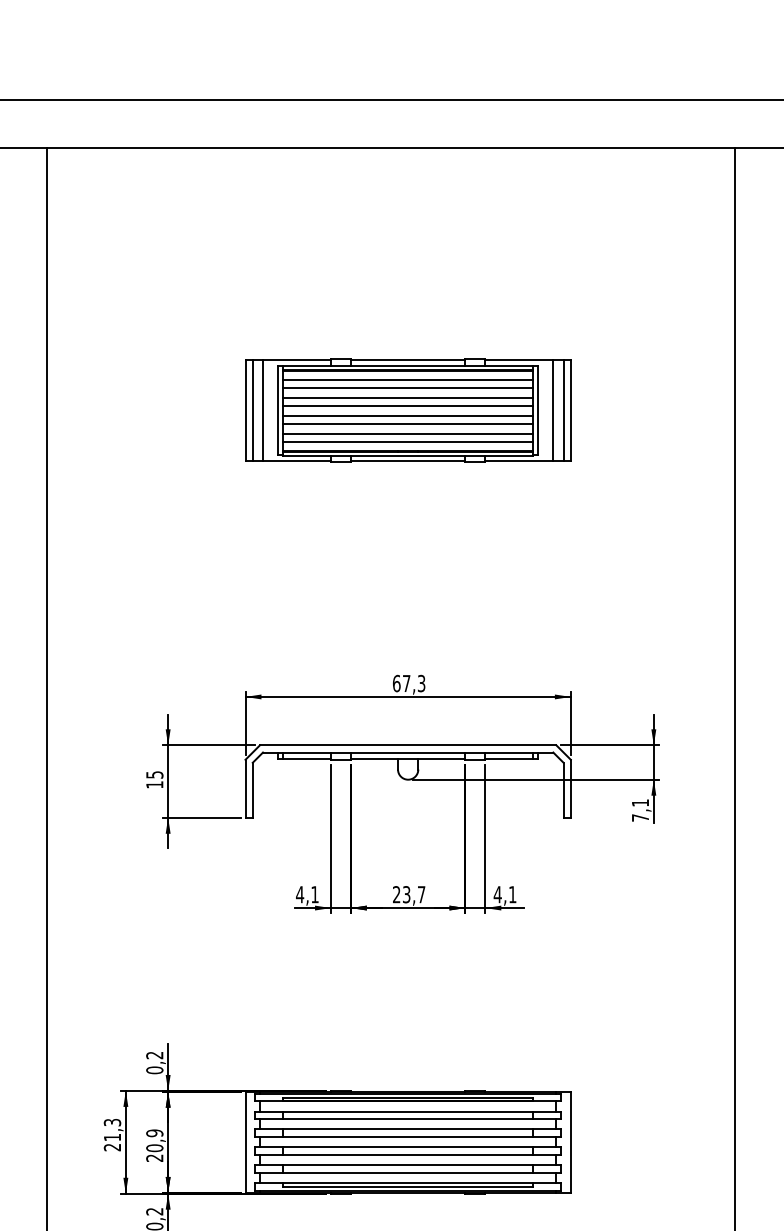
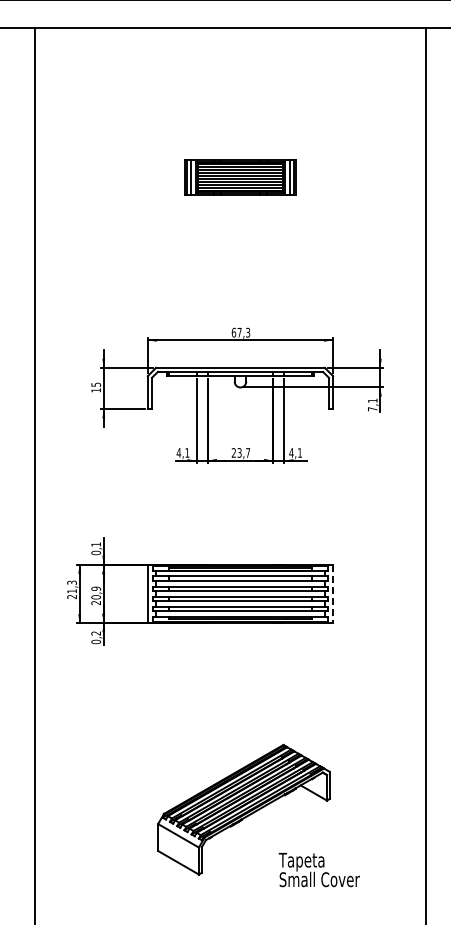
part: (408, 410) -> (240, 177), size x0.6
text: (153, 1055) -> (95, 544), 0,2 -> 0,1
line: (571, 1141) -> (333, 593), solid -> dashed

